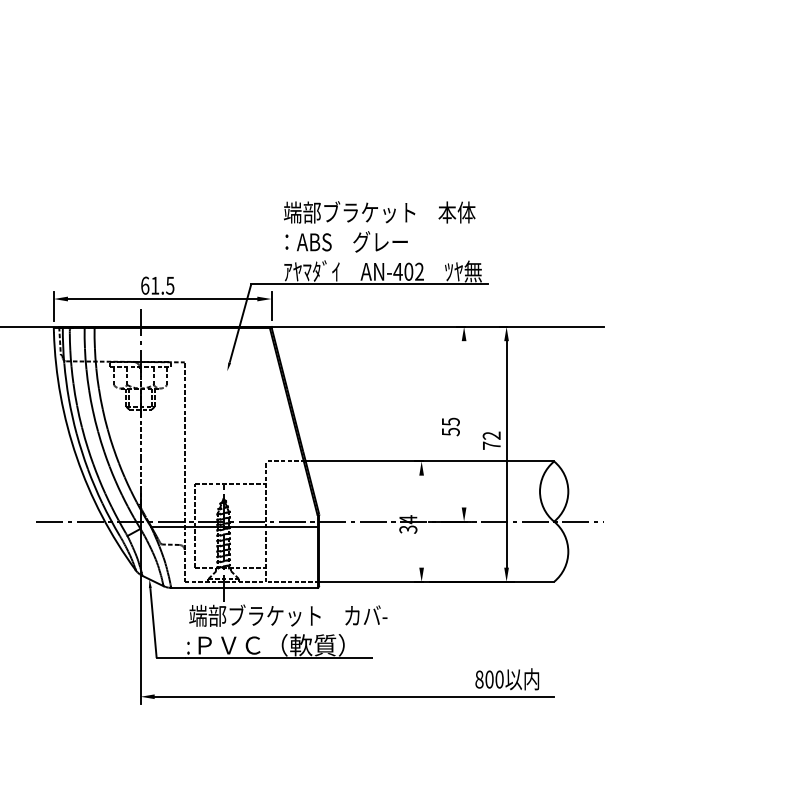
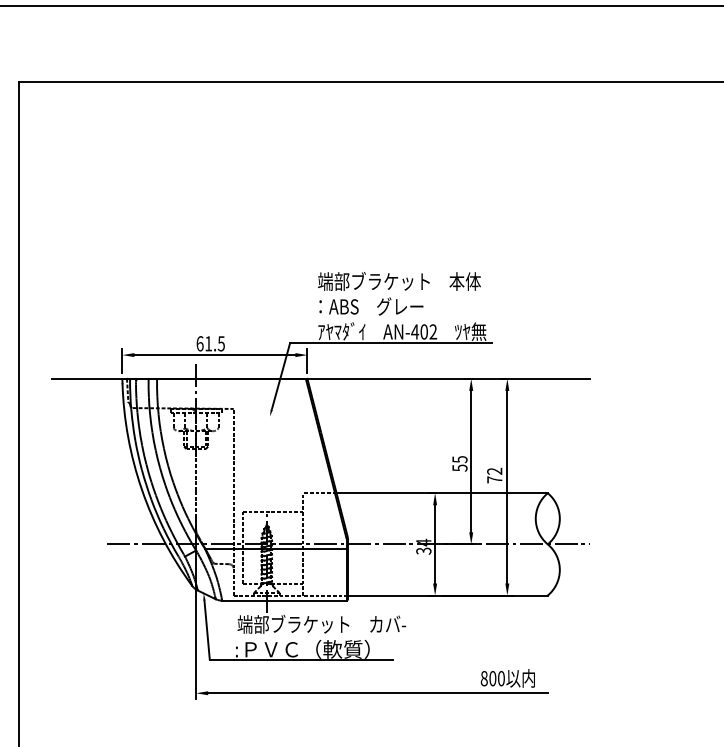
line: (464, 424) -> (471, 461), added
line: (422, 521) -> (435, 544), added

